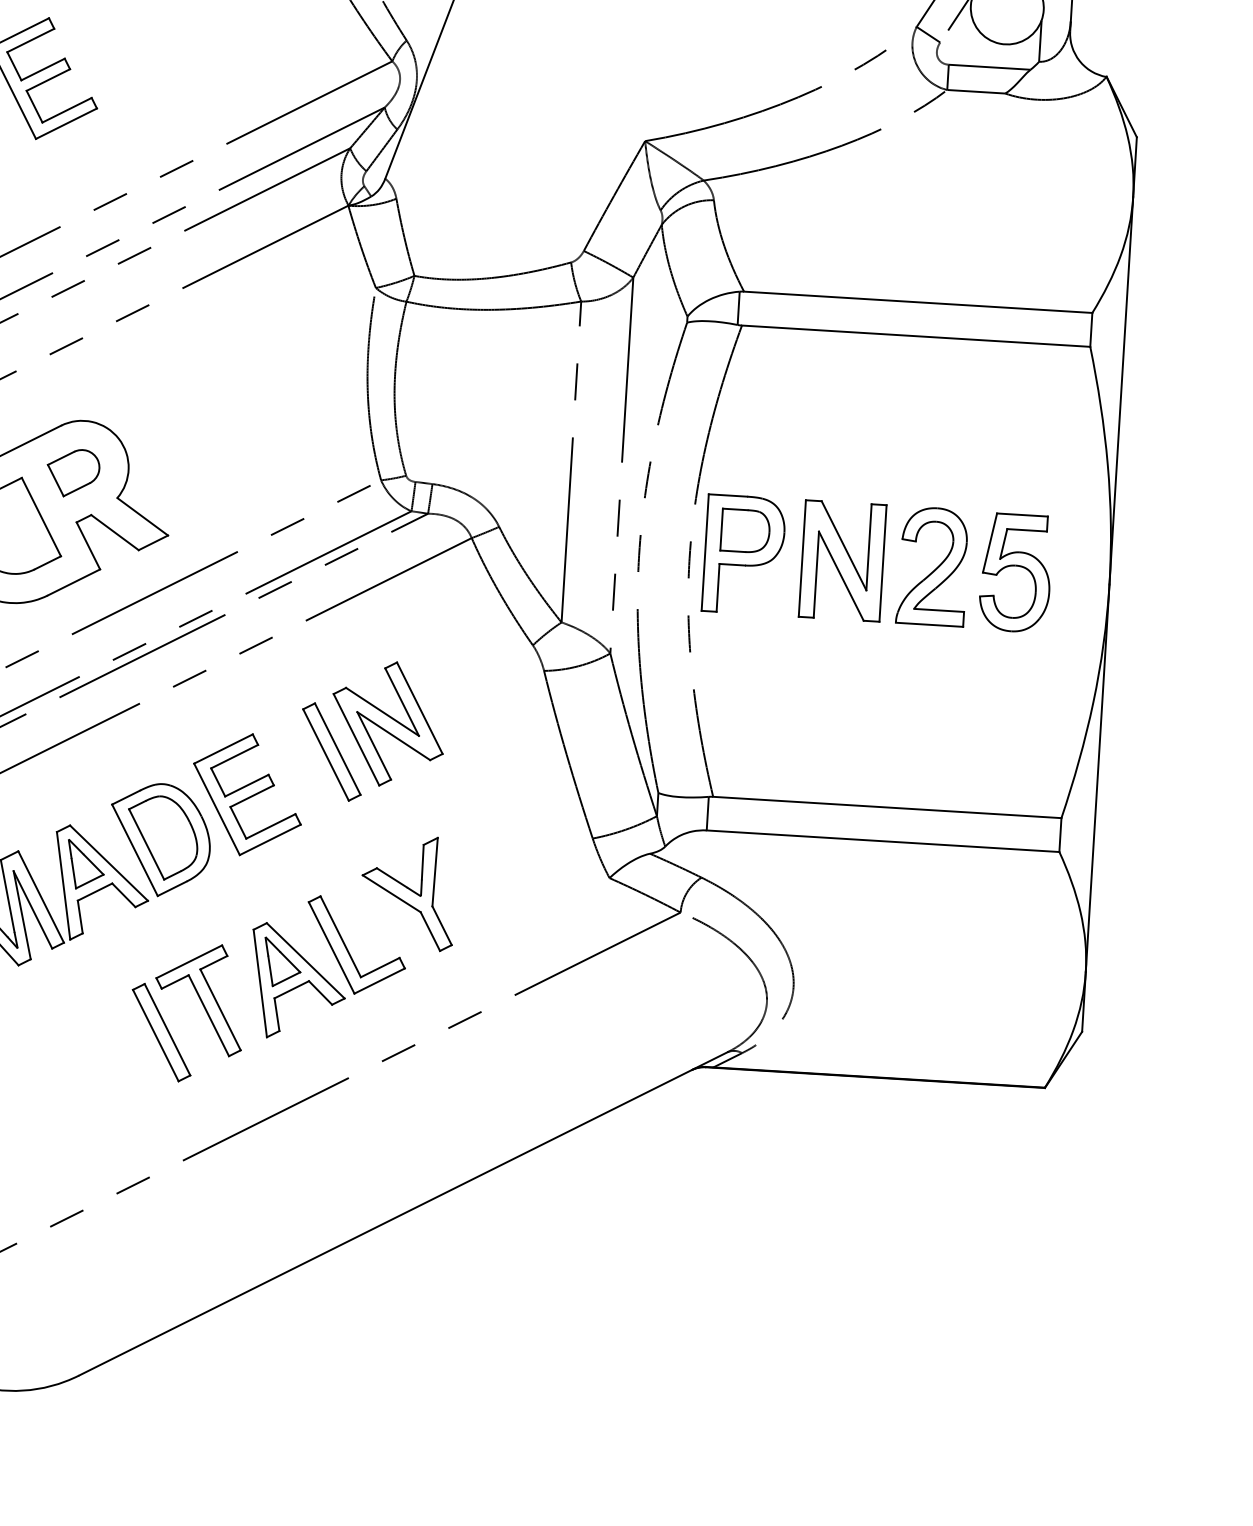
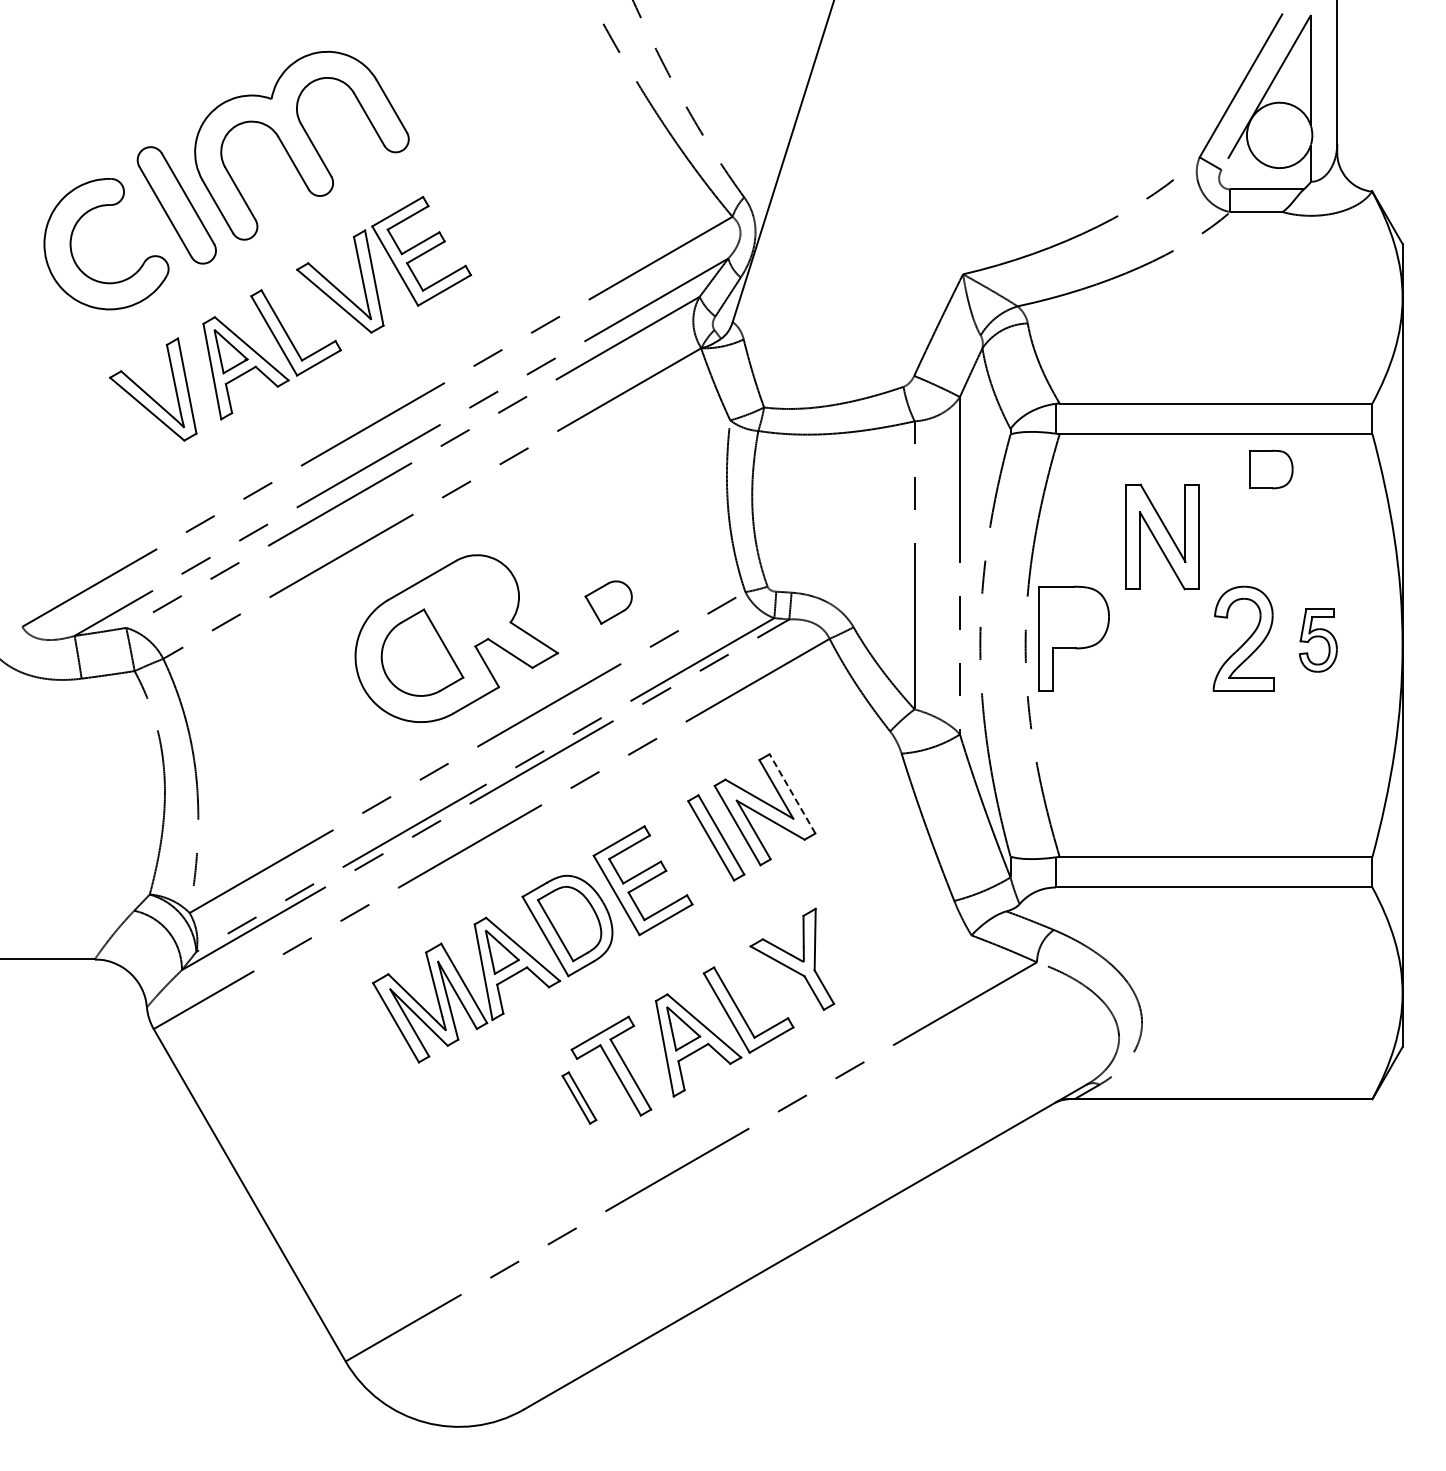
part: (73, 473) -> (608, 602), moved
part: (745, 530) -> (1271, 469), moved
part: (842, 560) -> (1162, 536), moved
part: (1016, 573) -> (1318, 640), size x0.6
line: (419, 707) -> (792, 793), solid -> dashed
part: (161, 1031) -> (579, 1097), size x0.6

